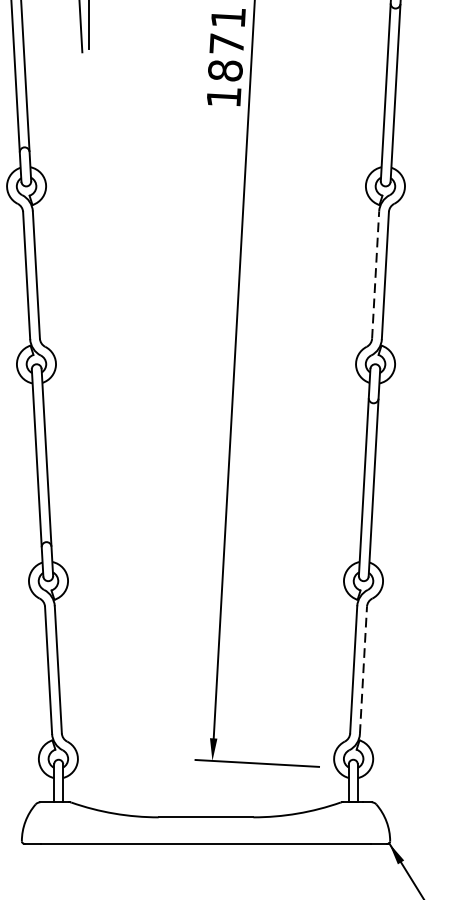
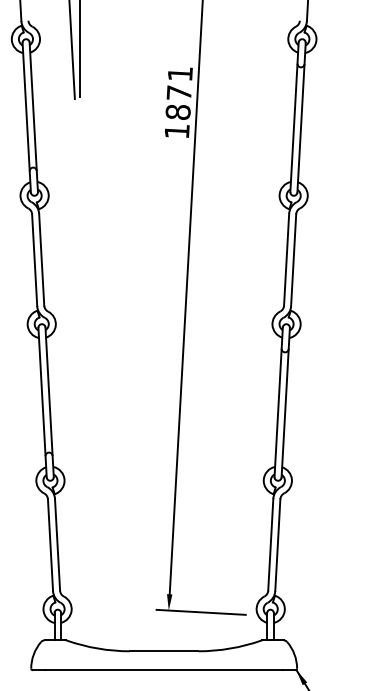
line: (375, 274) -> (286, 259), dashed -> solid
line: (363, 670) -> (277, 545), dashed -> solid

